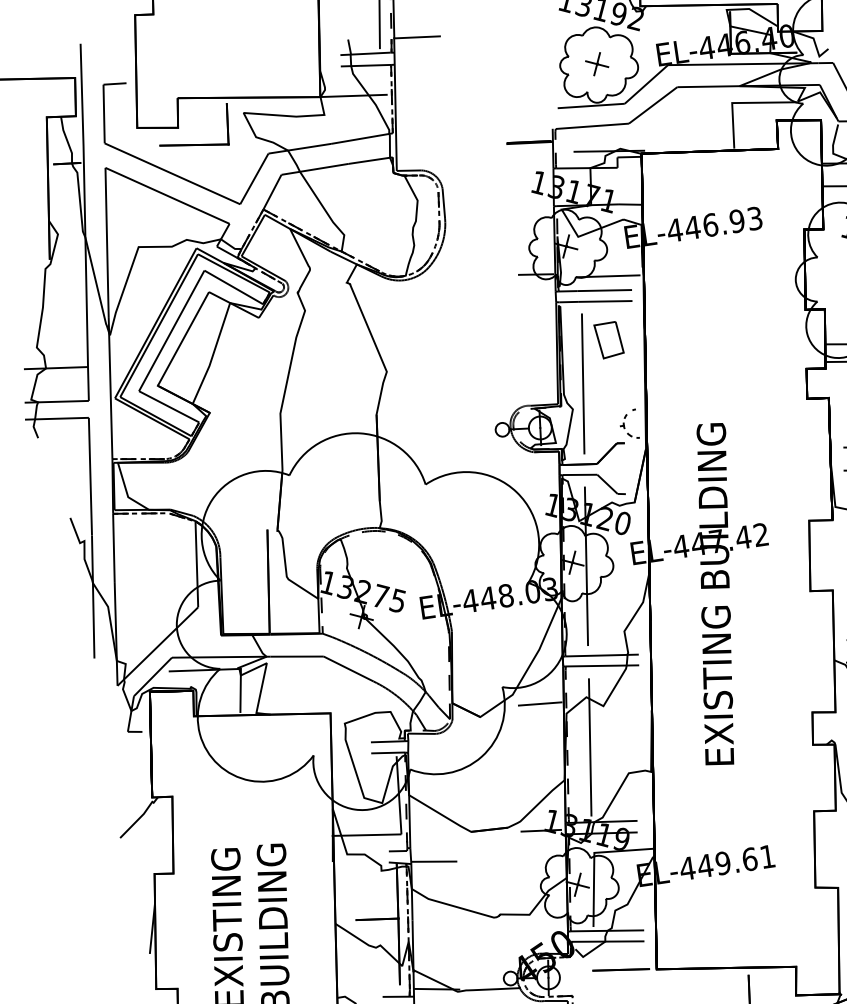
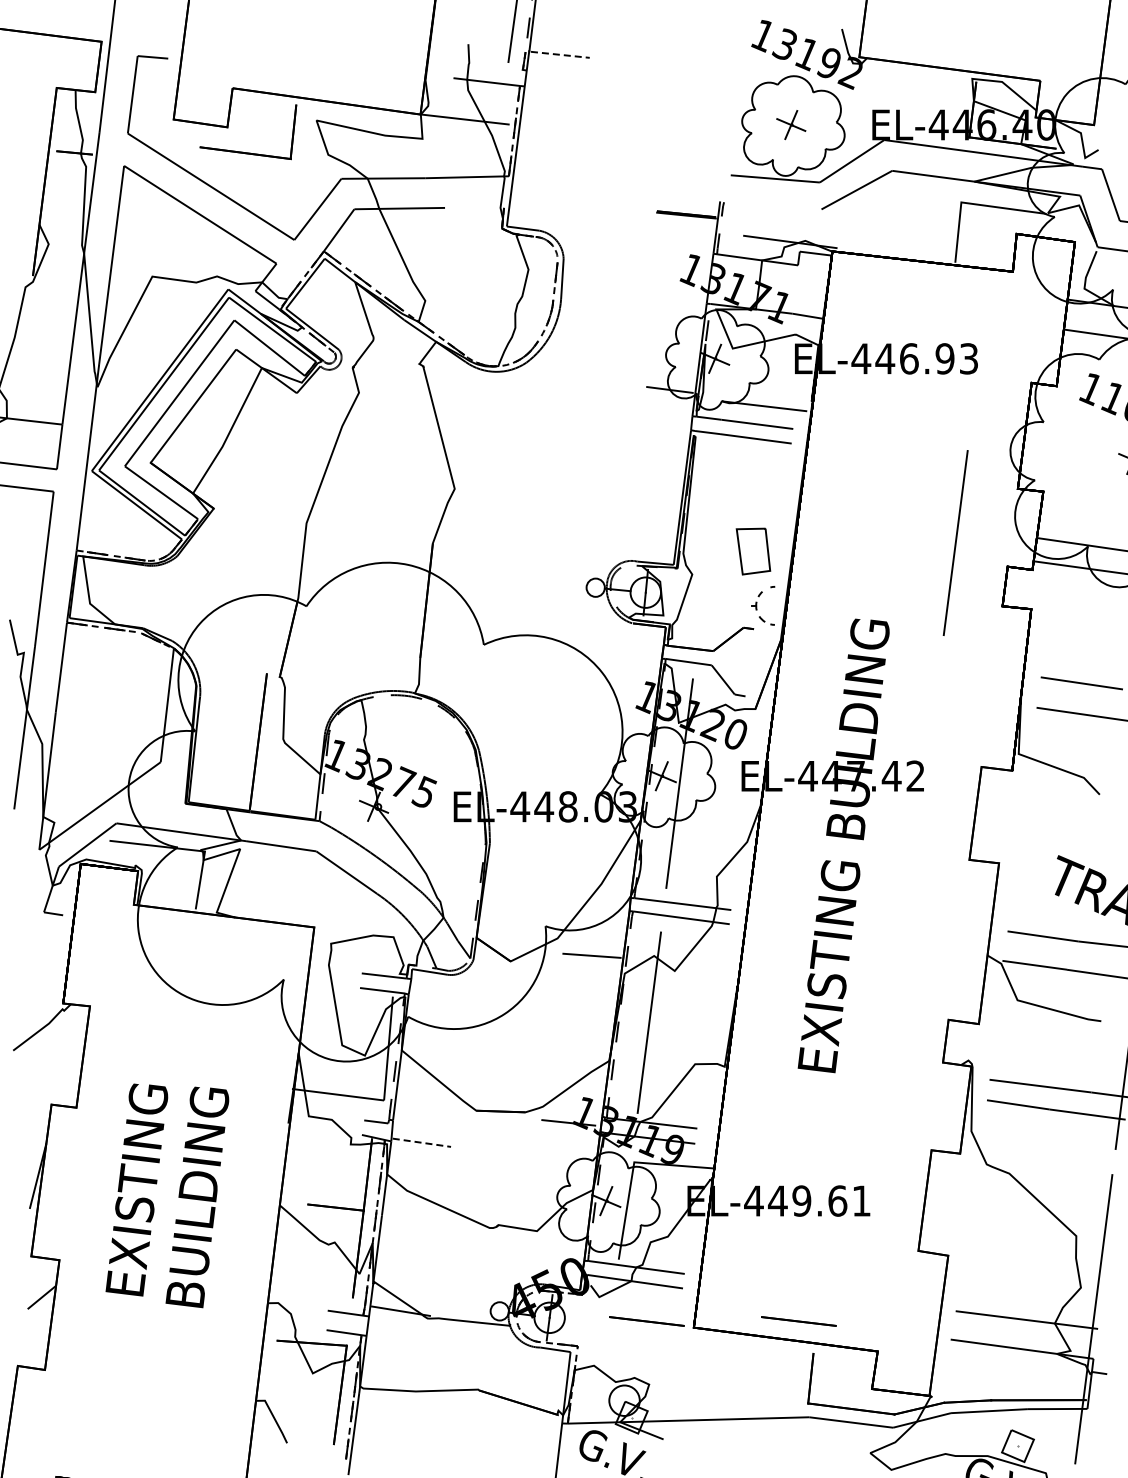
line: (417, 37) -> (560, 54), solid -> dashed
line: (365, 53) -> (488, 66), removed
line: (592, 126) -> (772, 205), removed
line: (370, 160) -> (474, 207), removed
part: (609, 340) -> (753, 551), moved
line: (582, 383) -> (955, 542), moved
line: (434, 861) -> (422, 1142), solid -> dashed
line: (733, 953) -> (798, 1321), added

